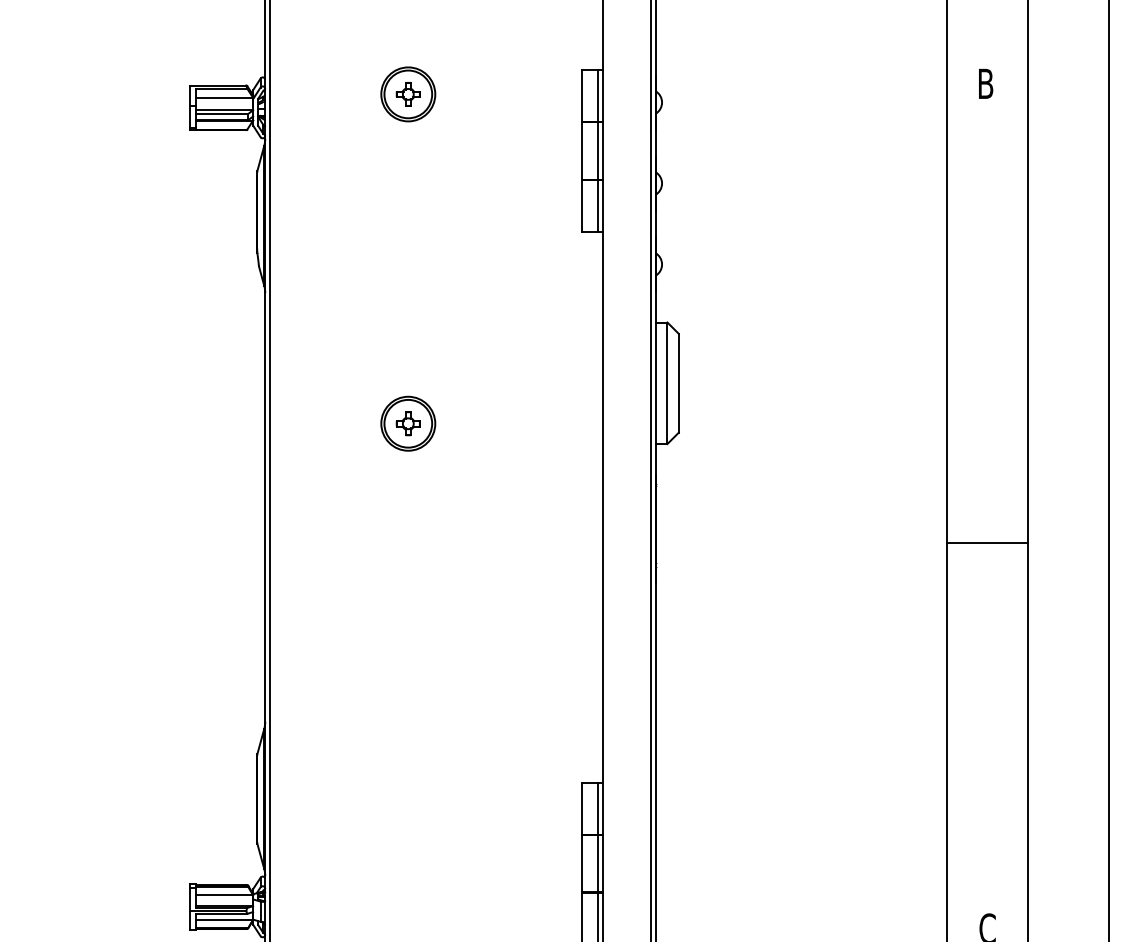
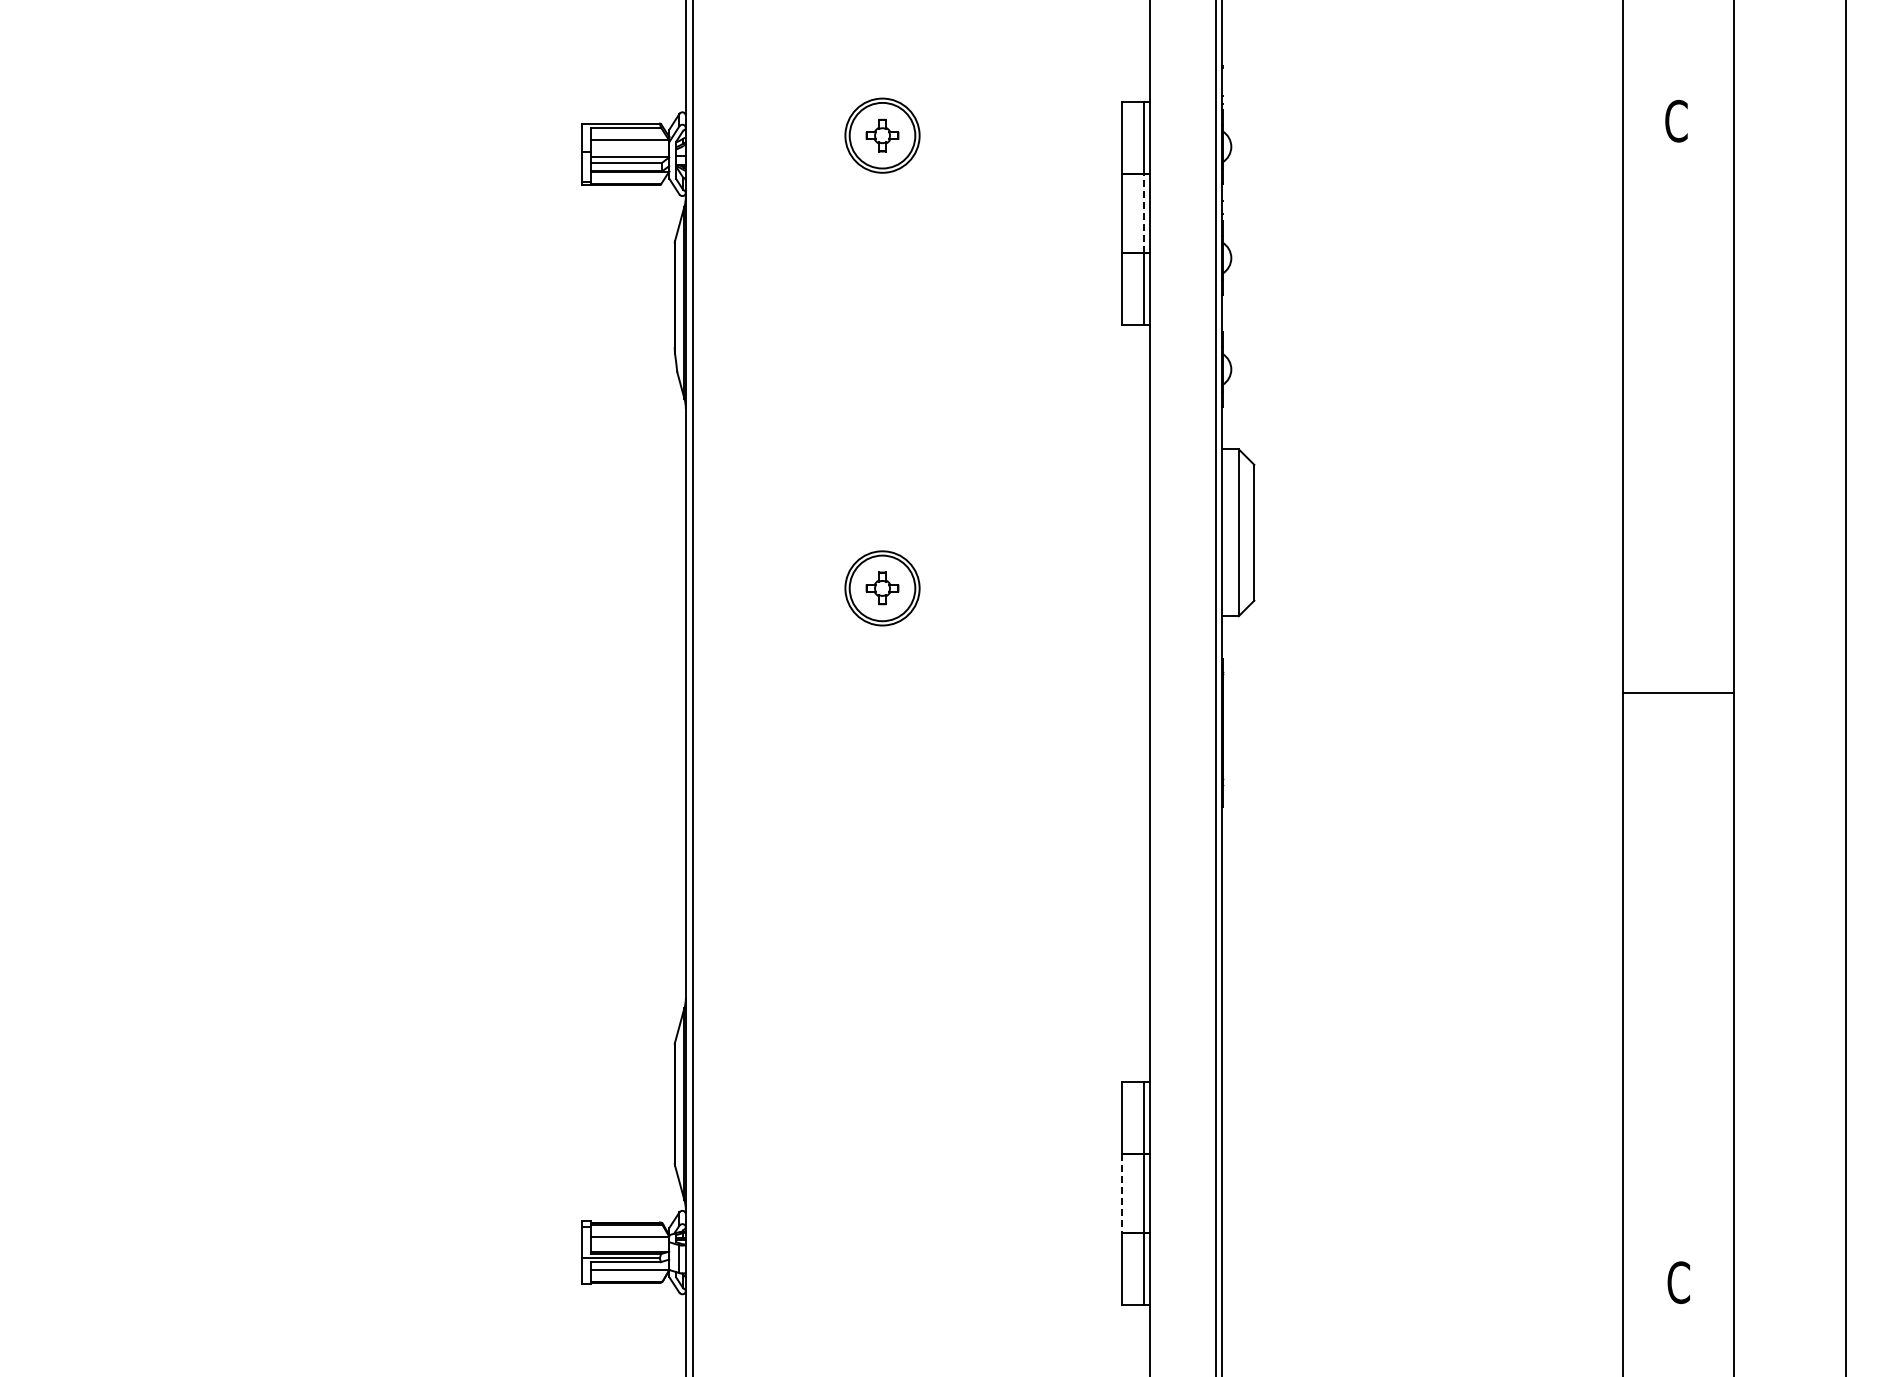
text: (985, 83) -> (1676, 120), B -> C
line: (598, 151) -> (1143, 213), solid -> dashed
line: (987, 542) -> (1678, 692), moved
line: (582, 863) -> (1121, 1193), solid -> dashed

